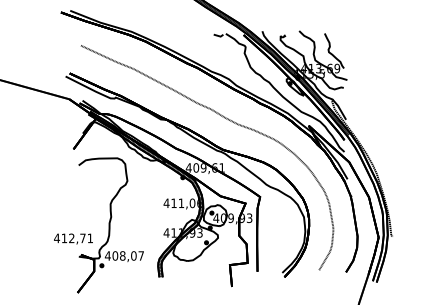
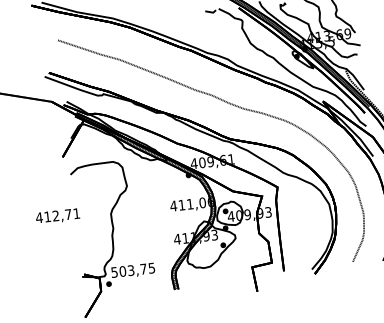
text: (73, 238) -> (57, 215), moved
text: (123, 255) -> (131, 269), 408,07 -> 503,75

